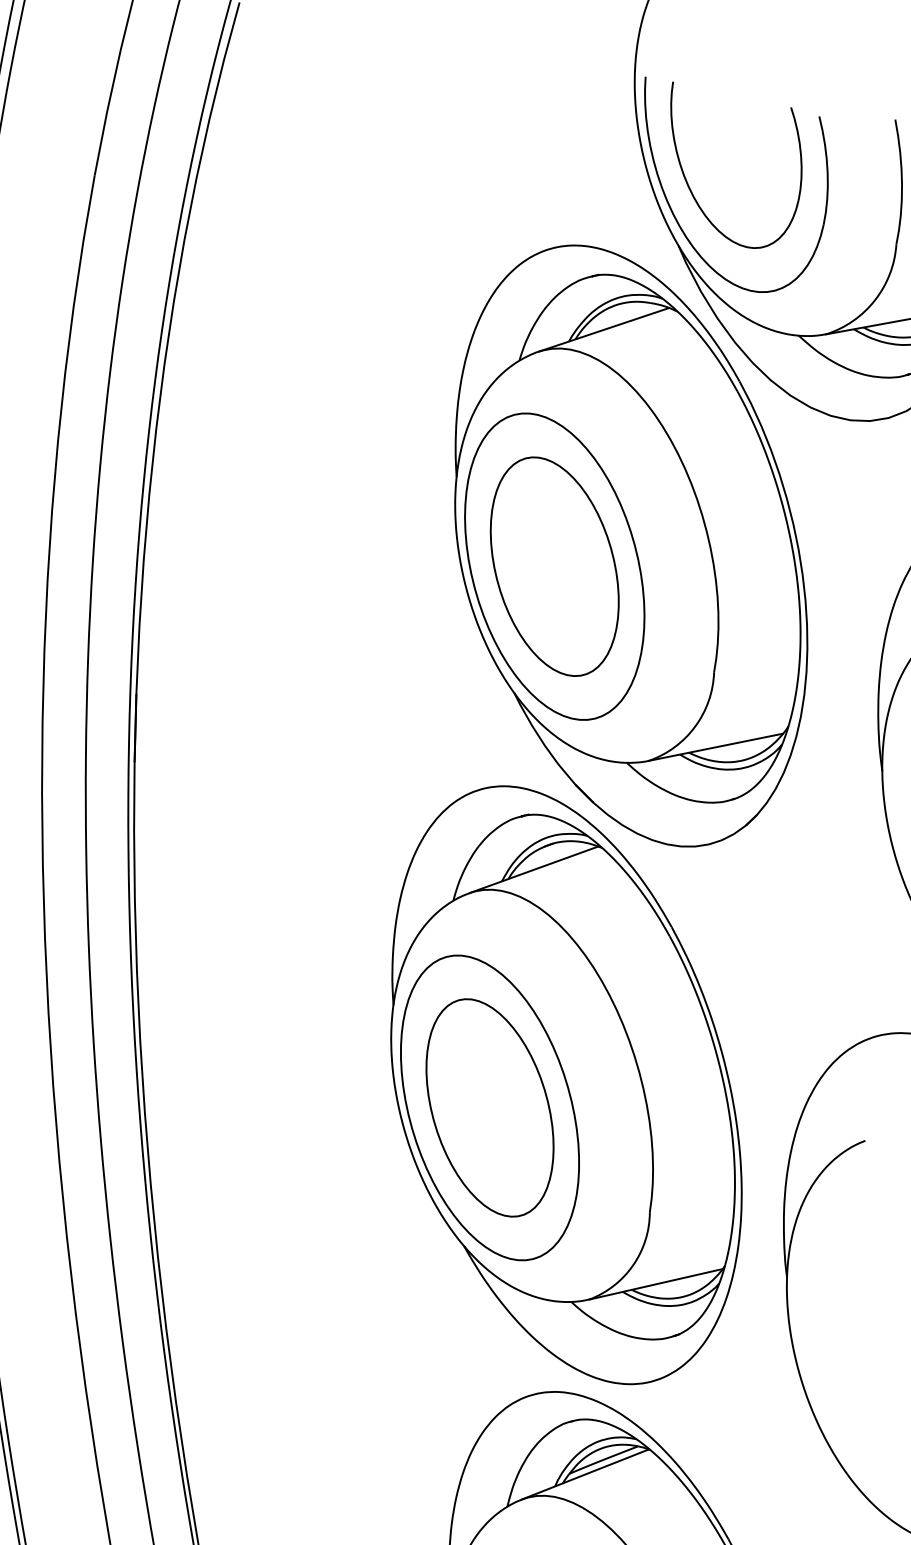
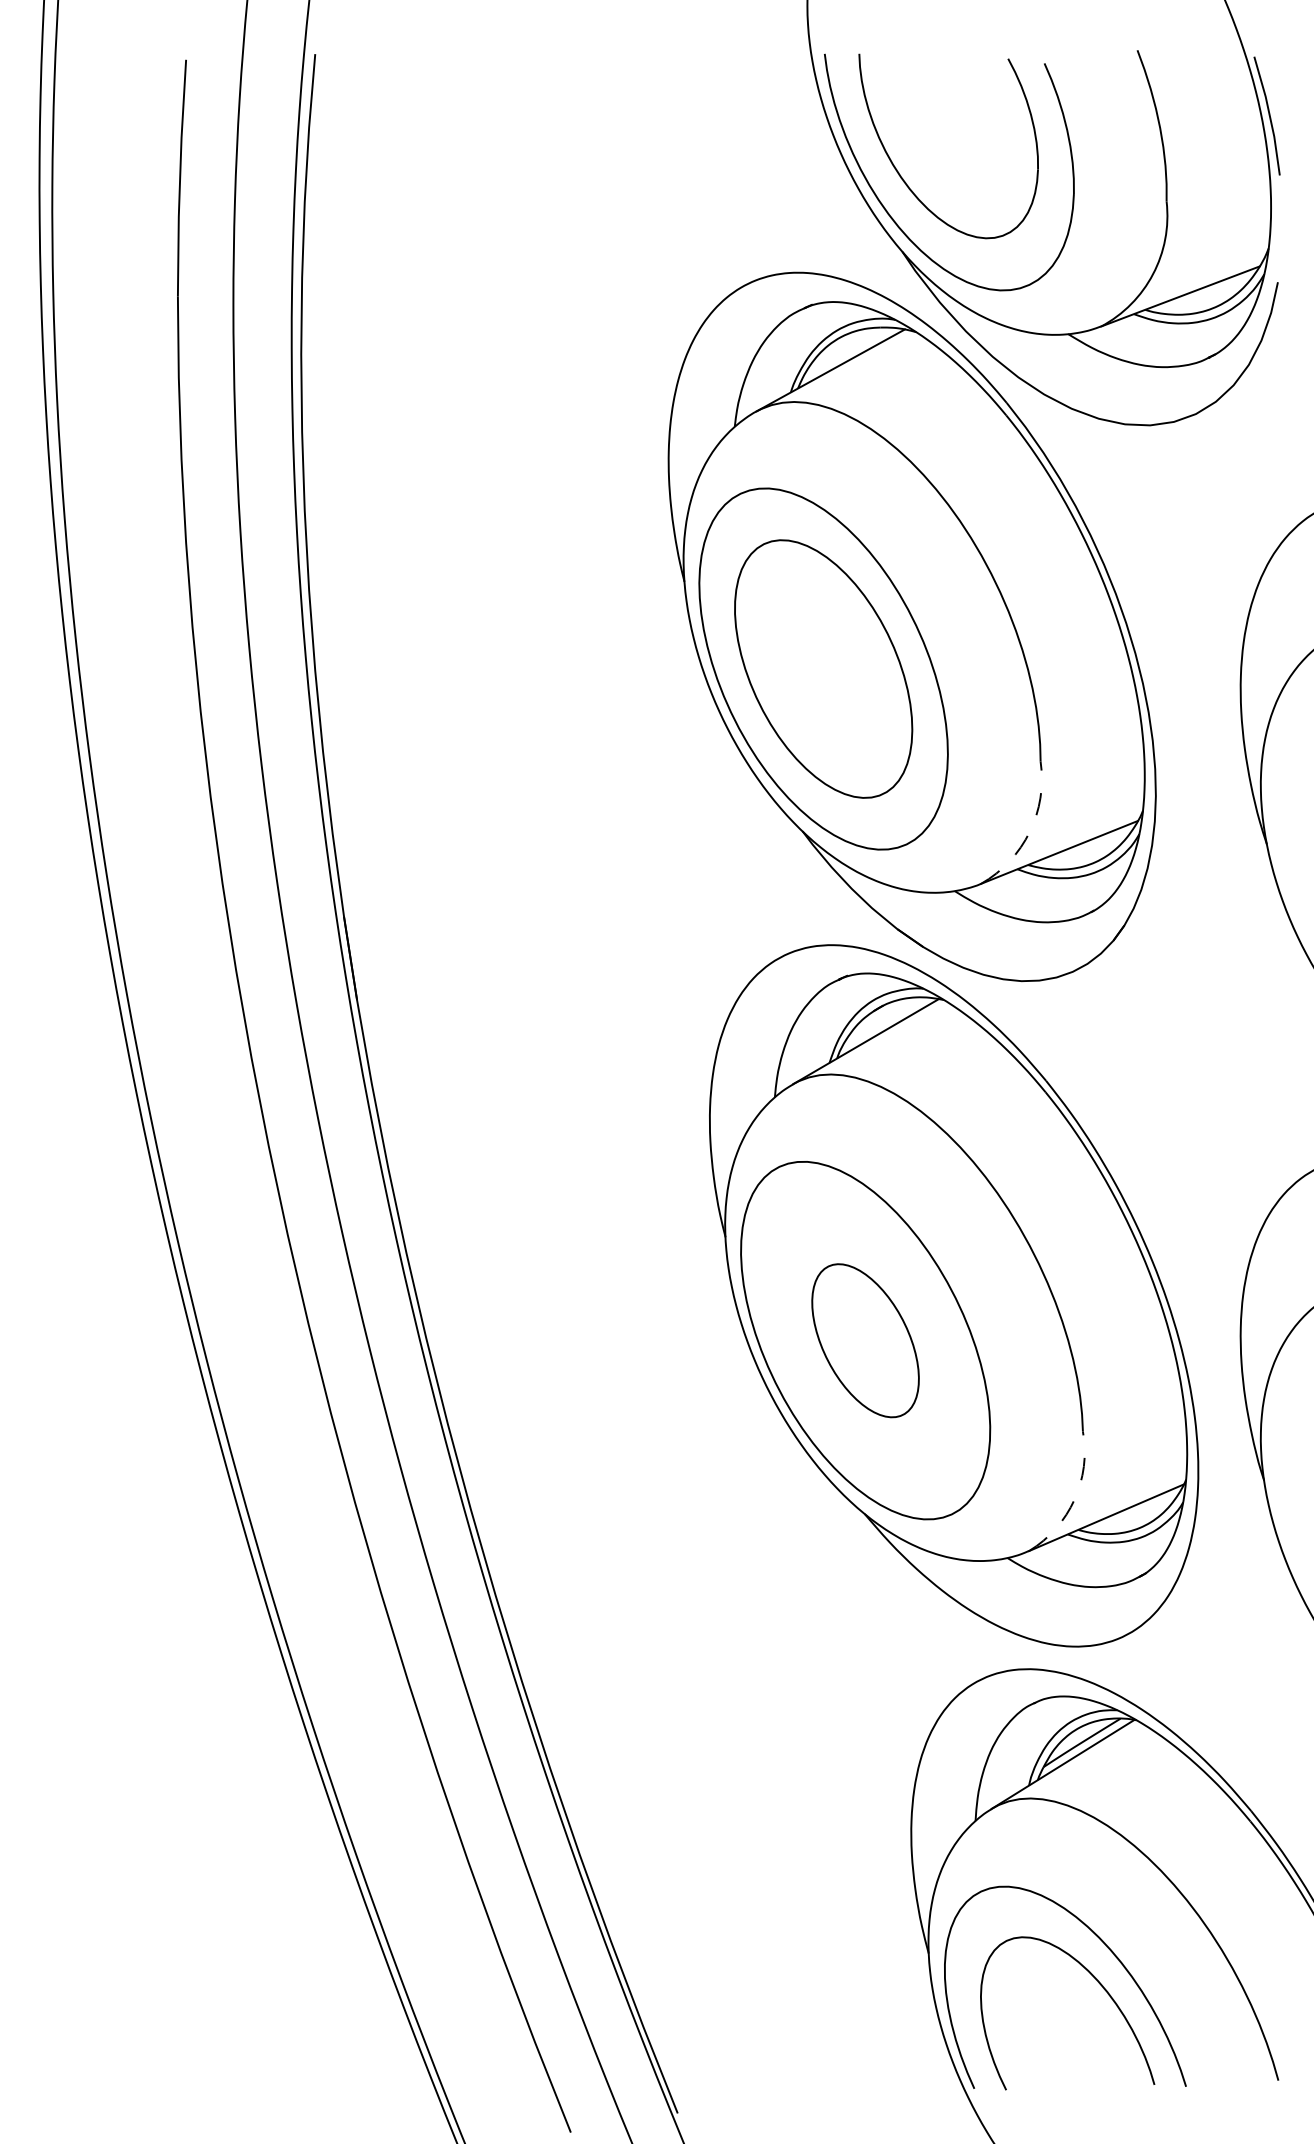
arc: (694, 727) -> (1029, 832), solid -> dashed
part: (489, 1107) -> (865, 1340), size x0.6
arc: (633, 1265) -> (1074, 1499), solid -> dashed

